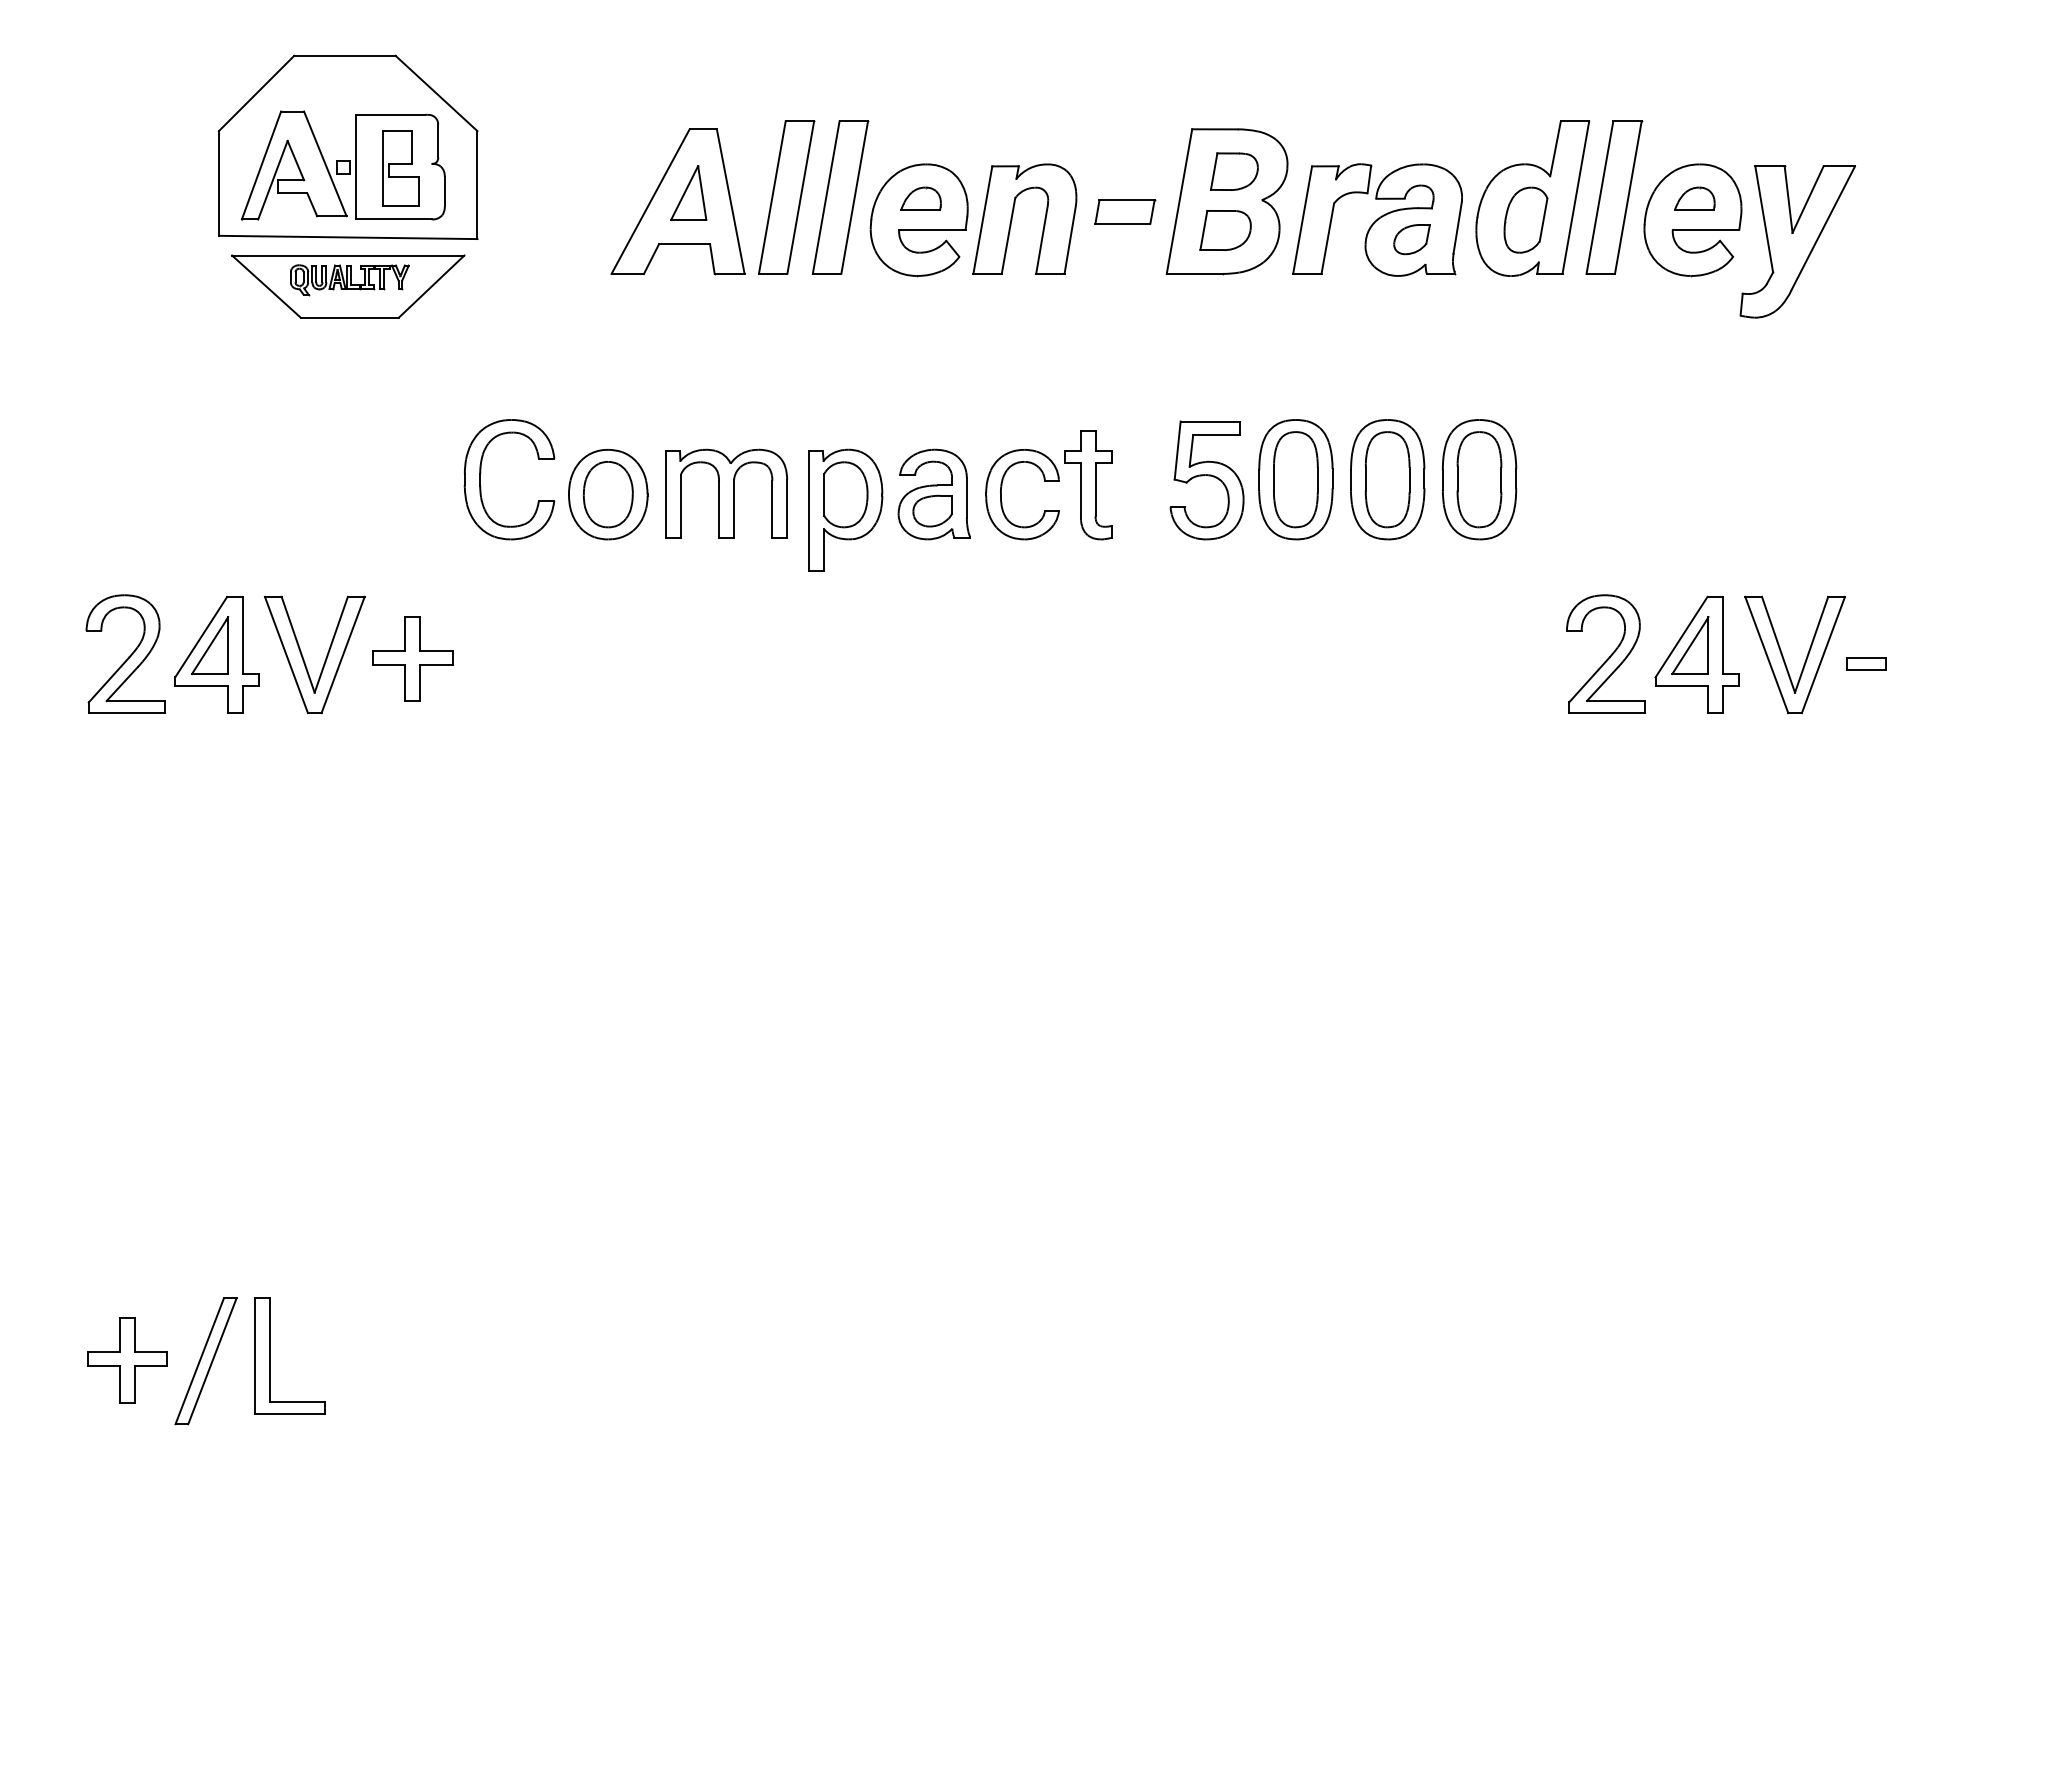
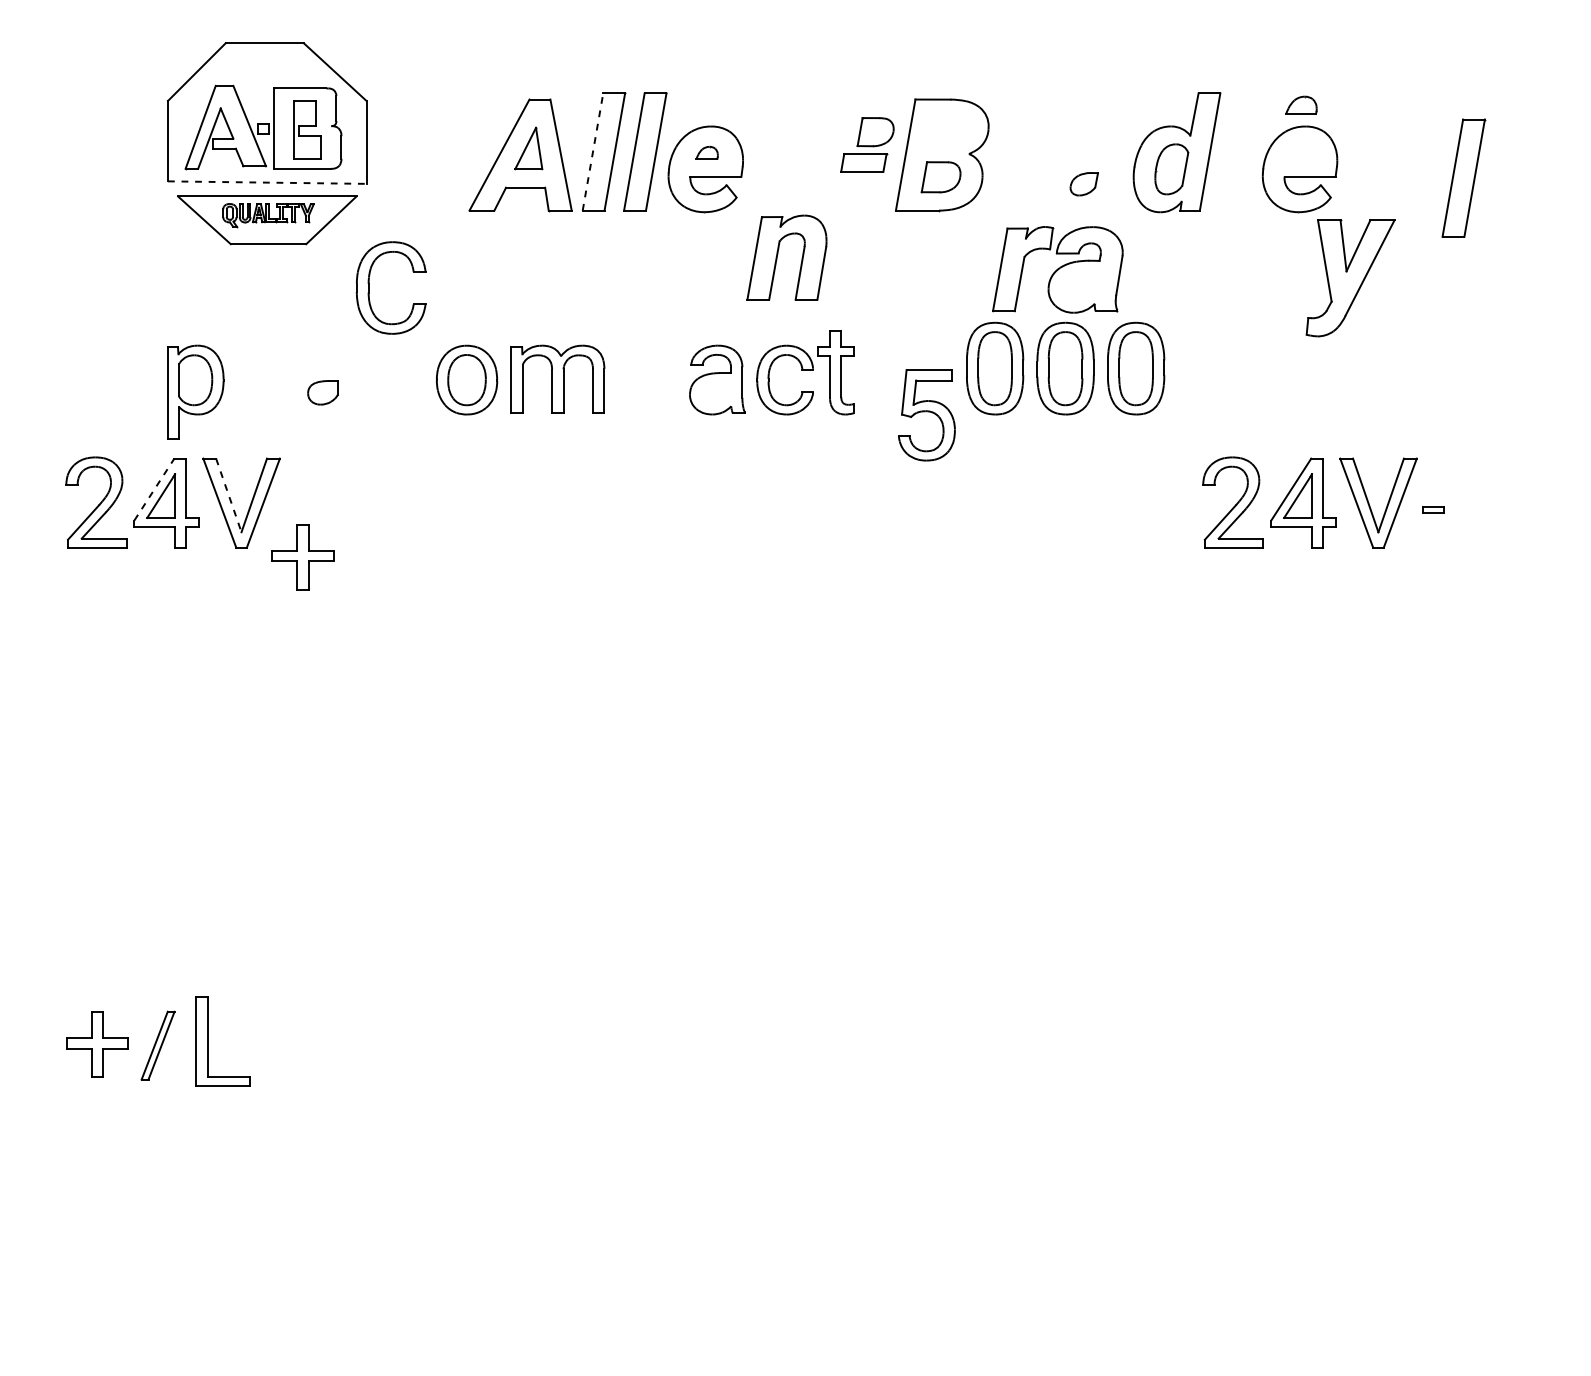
part: (1234, 171) -> (875, 131), moved
line: (772, 197) -> (593, 151), solid -> dashed
part: (1614, 197) -> (1464, 178), moved
part: (920, 198) -> (706, 152), size x0.7
part: (1694, 198) -> (1301, 105), moved
part: (1013, 215) -> (778, 254), moved
part: (1377, 219) -> (1057, 269), moved
line: (348, 237) -> (267, 182), solid -> dashed
part: (1797, 241) -> (1350, 277), moved
part: (481, 473) -> (369, 283), moved
part: (1206, 480) -> (926, 415), moved
part: (845, 509) -> (195, 391), moved
part: (932, 510) -> (322, 392), moved
line: (201, 637) -> (154, 489), solid -> dashed
line: (298, 644) -> (229, 495), solid -> dashed
part: (412, 658) -> (302, 556), moved
part: (1866, 663) -> (1433, 509), size x0.7
part: (205, 1361) -> (157, 1045), size x0.7

